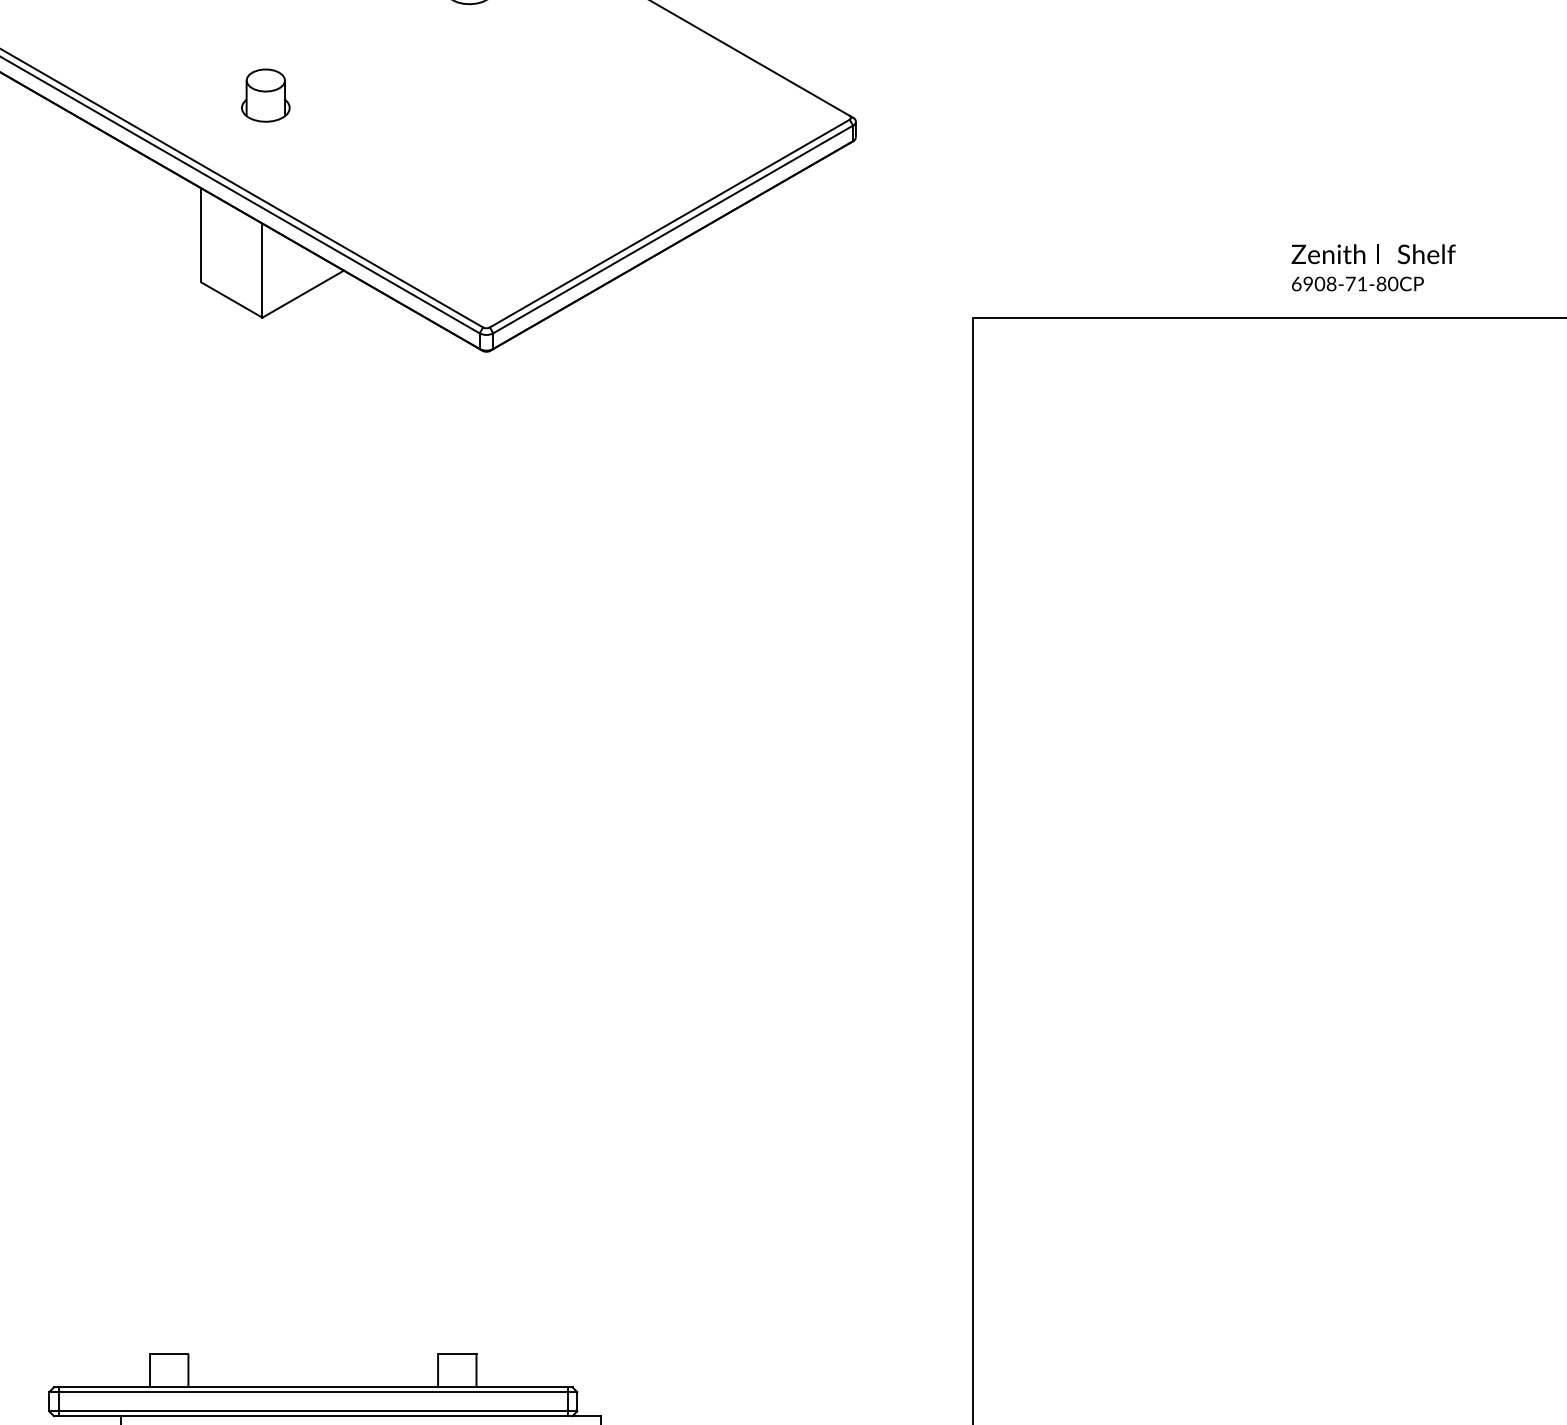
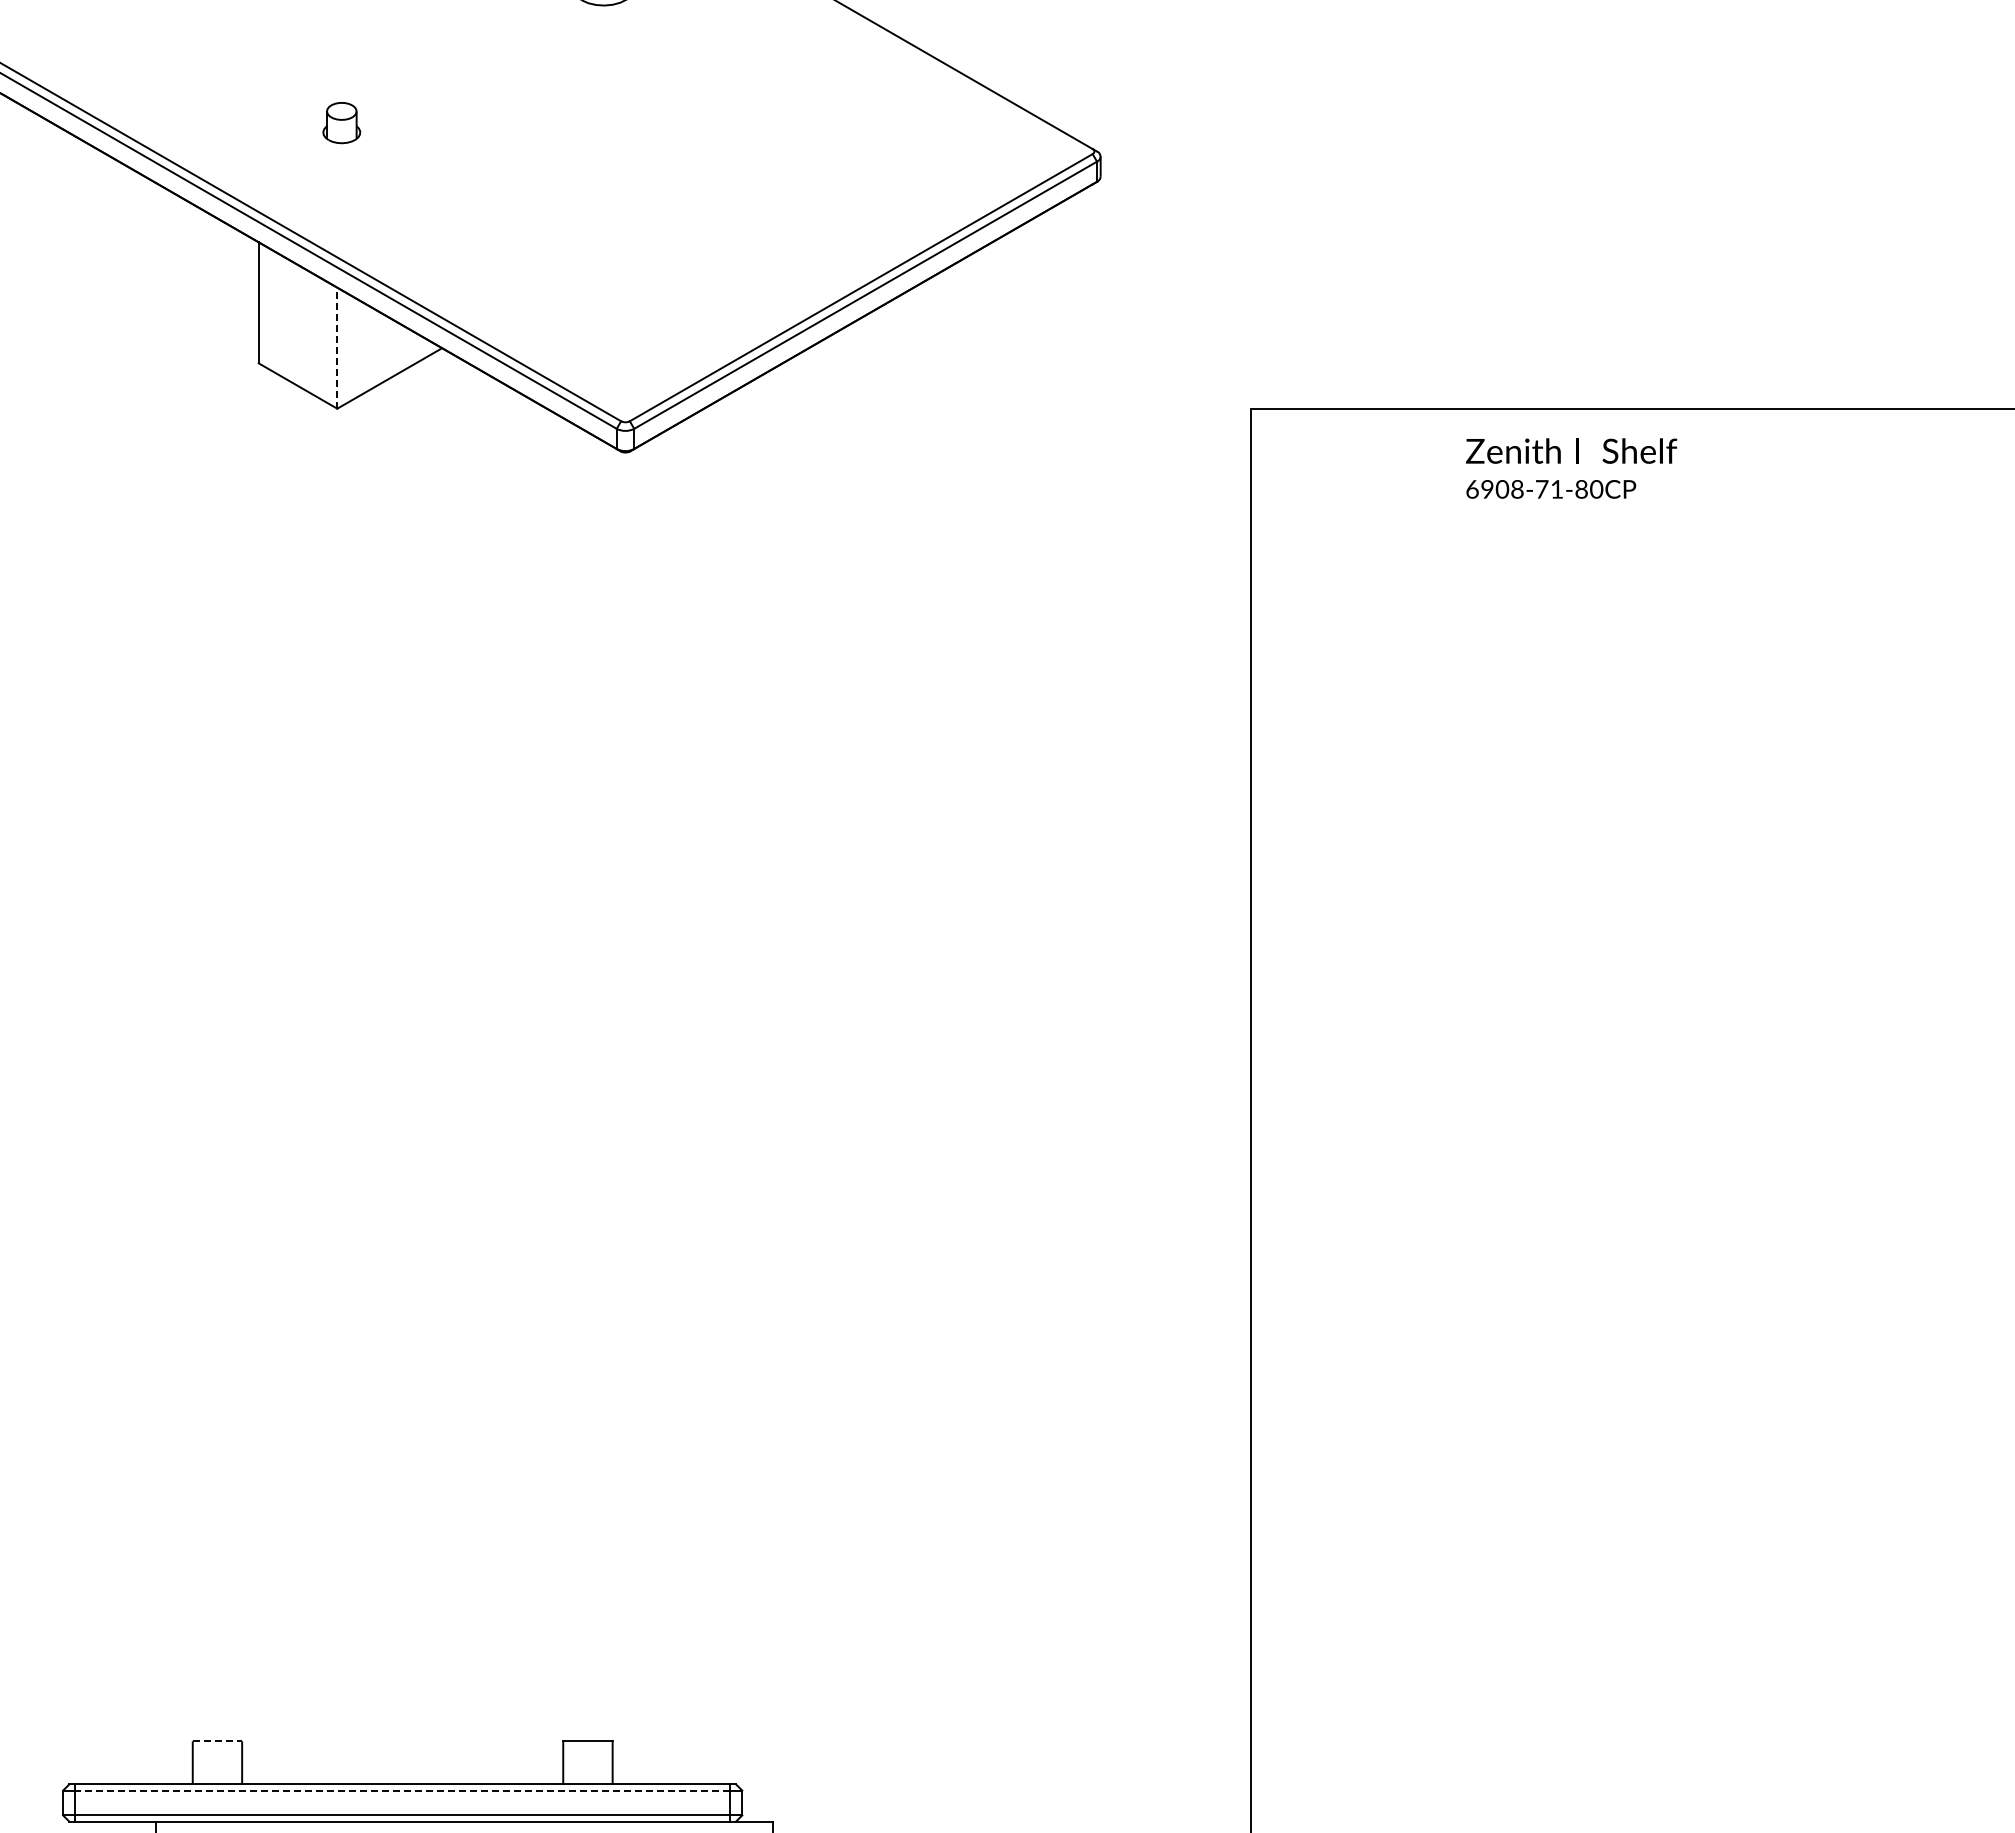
part: (265, 95) -> (341, 122), size x0.6
text: (1373, 267) -> (1571, 468), moved
line: (262, 270) -> (337, 348), solid -> dashed
line: (169, 1353) -> (217, 1741), solid -> dashed
line: (313, 1392) -> (402, 1790), solid -> dashed

